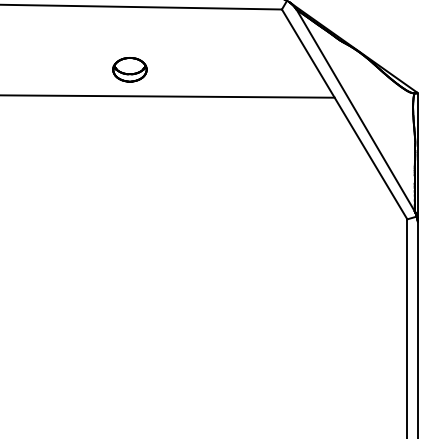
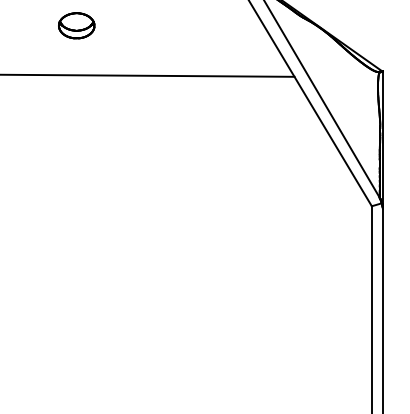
part: (129, 69) -> (76, 25), moved

